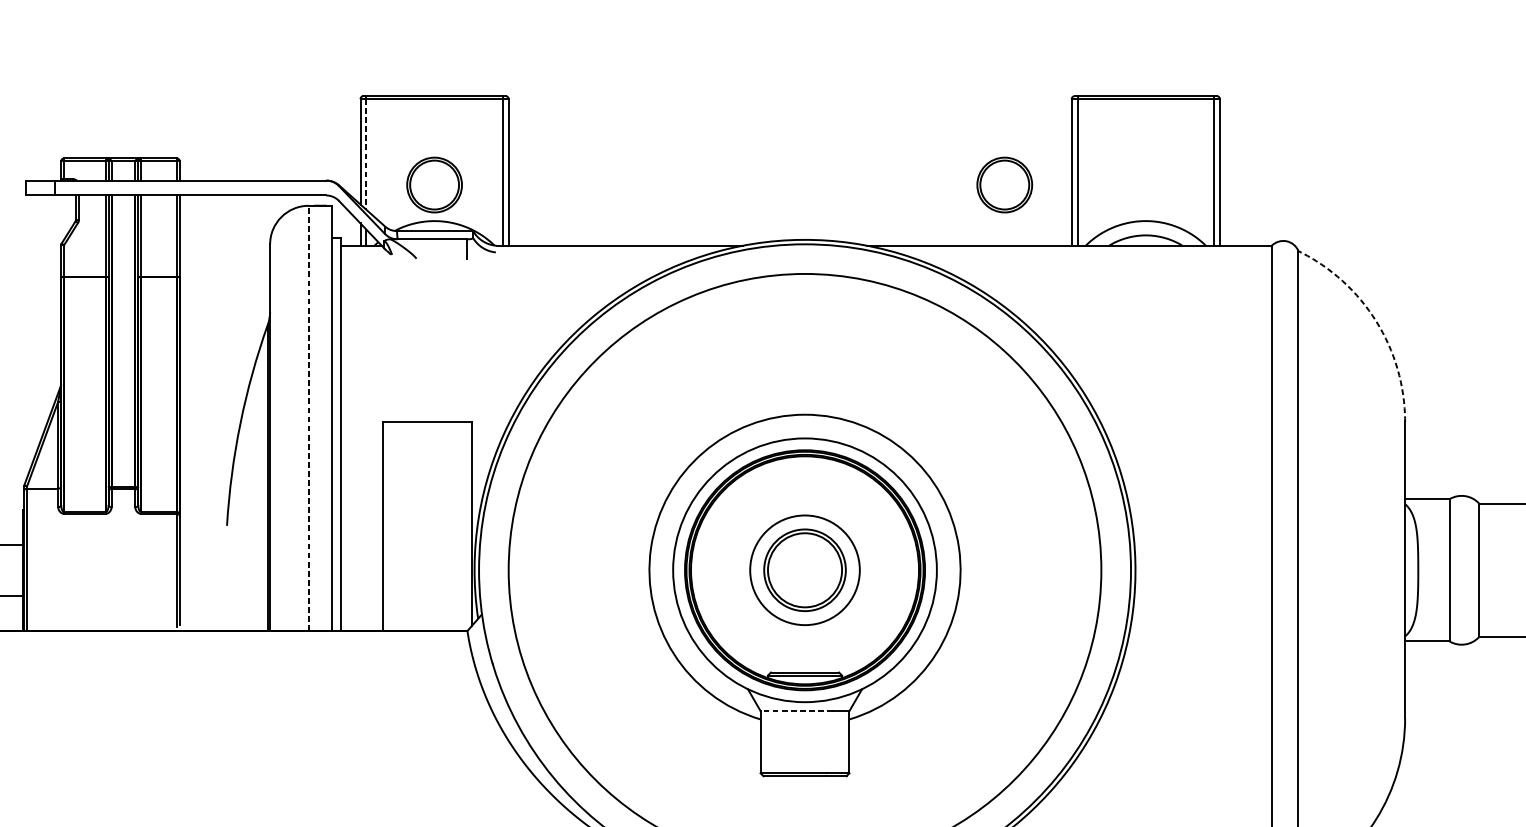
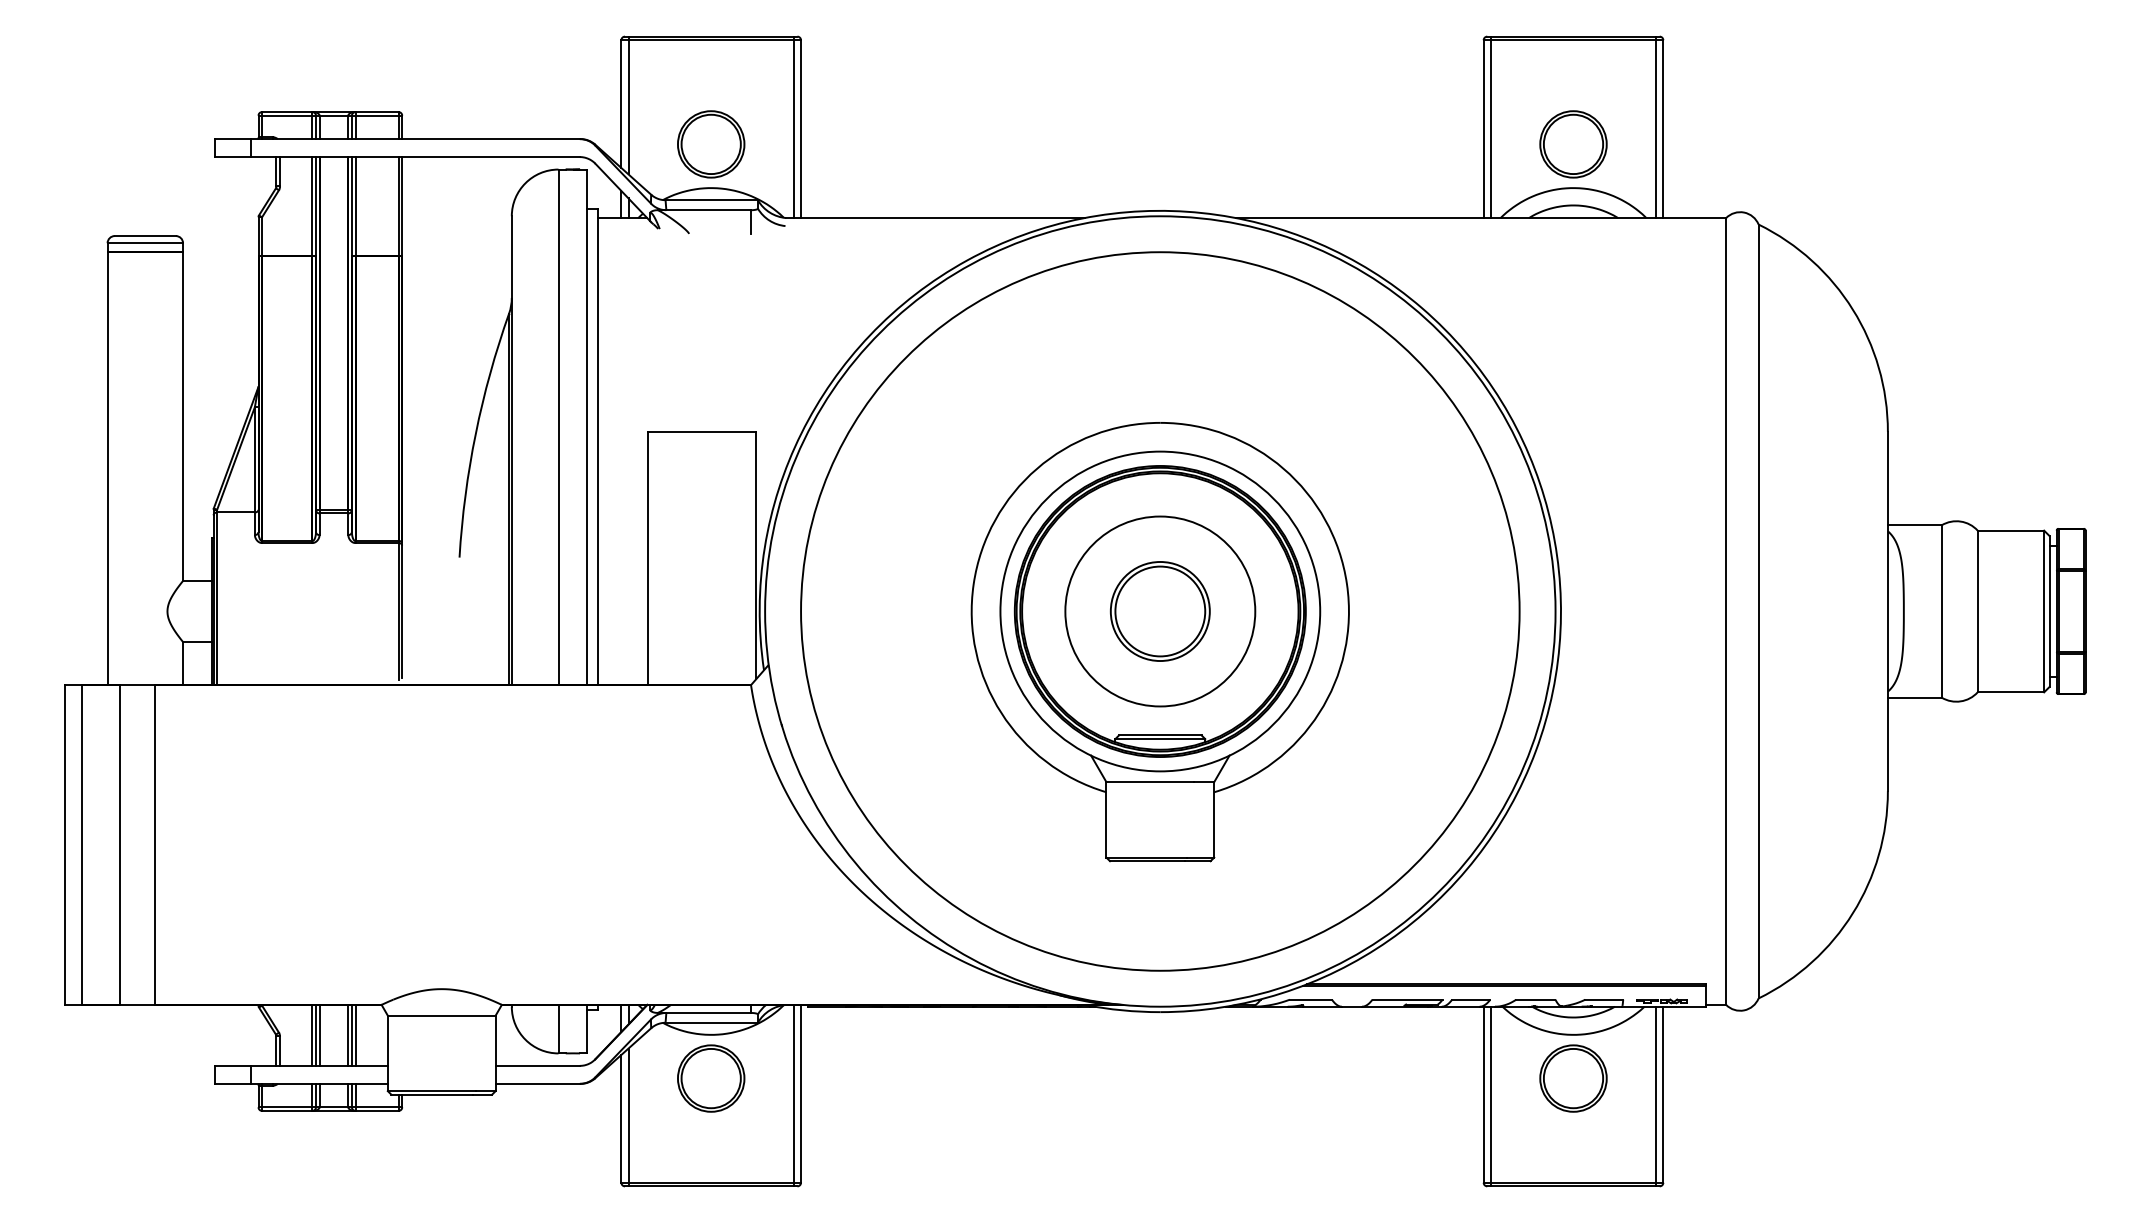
line: (366, 154) -> (628, 107), dashed -> solid
part: (1004, 185) -> (1573, 144), moved
arc: (1375, 321) -> (1852, 309), dashed -> solid
line: (308, 418) -> (558, 427), dashed -> solid
circle: (805, 570) -> (1160, 611), size x1.43
line: (796, 711) -> (1150, 782), dashed -> solid

